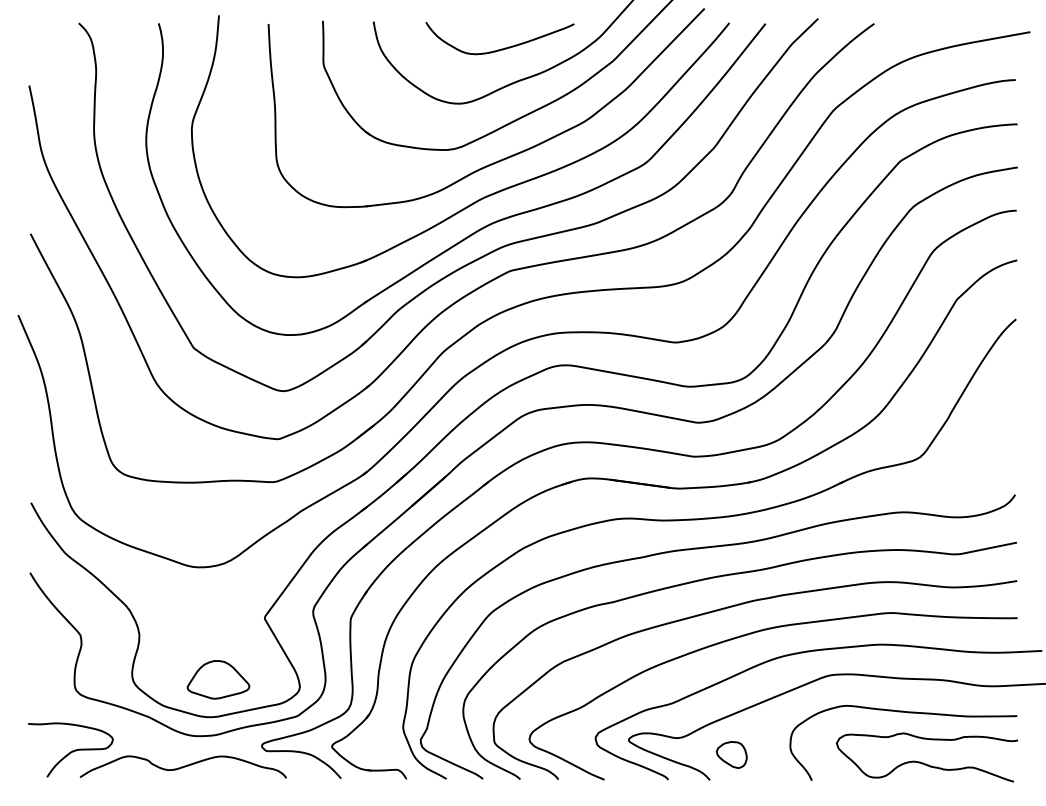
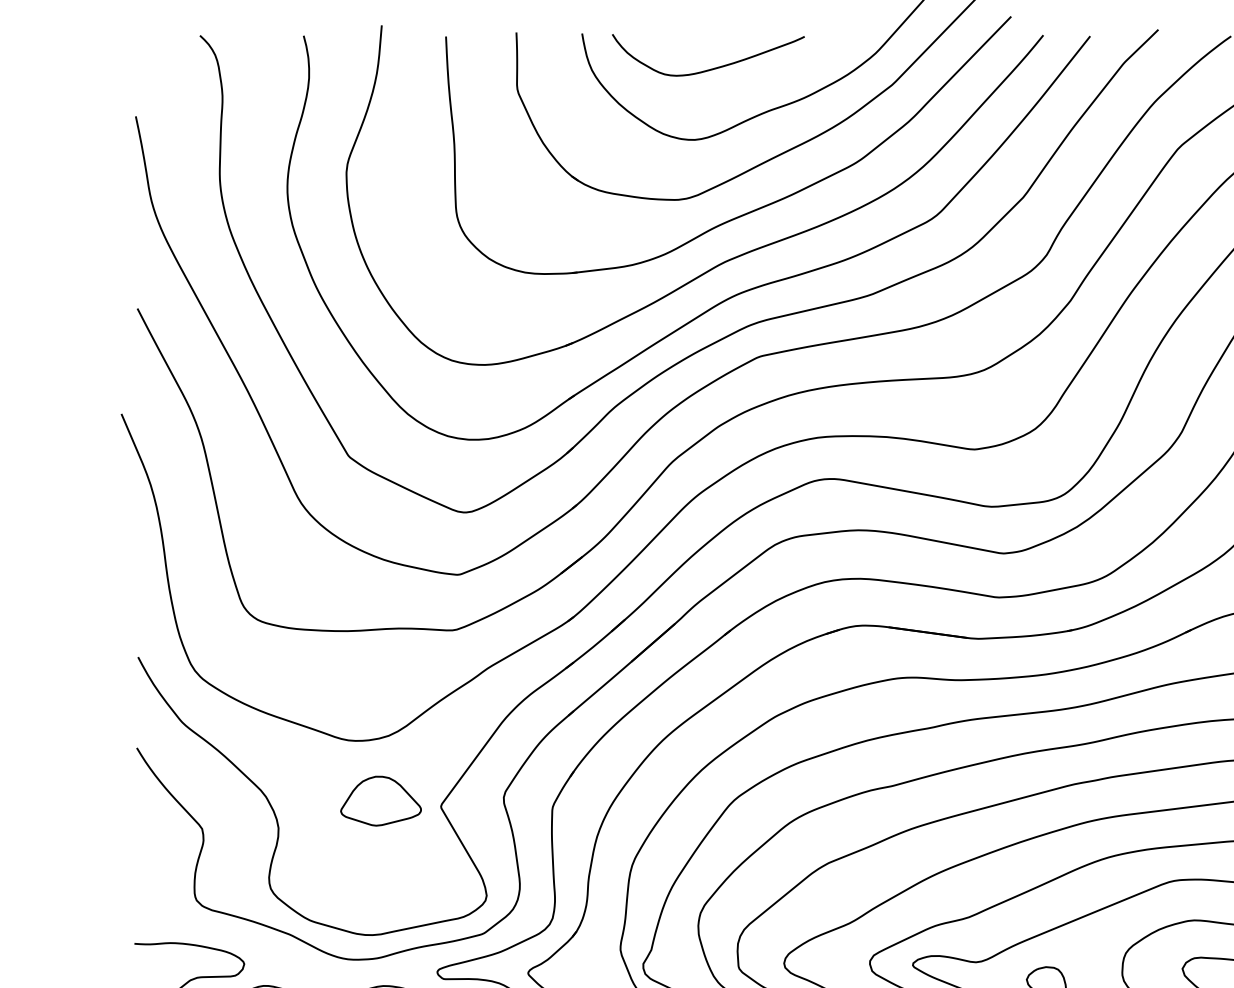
curve: (501, 48) -> (710, 68), moved
part: (218, 679) -> (381, 800), moved

